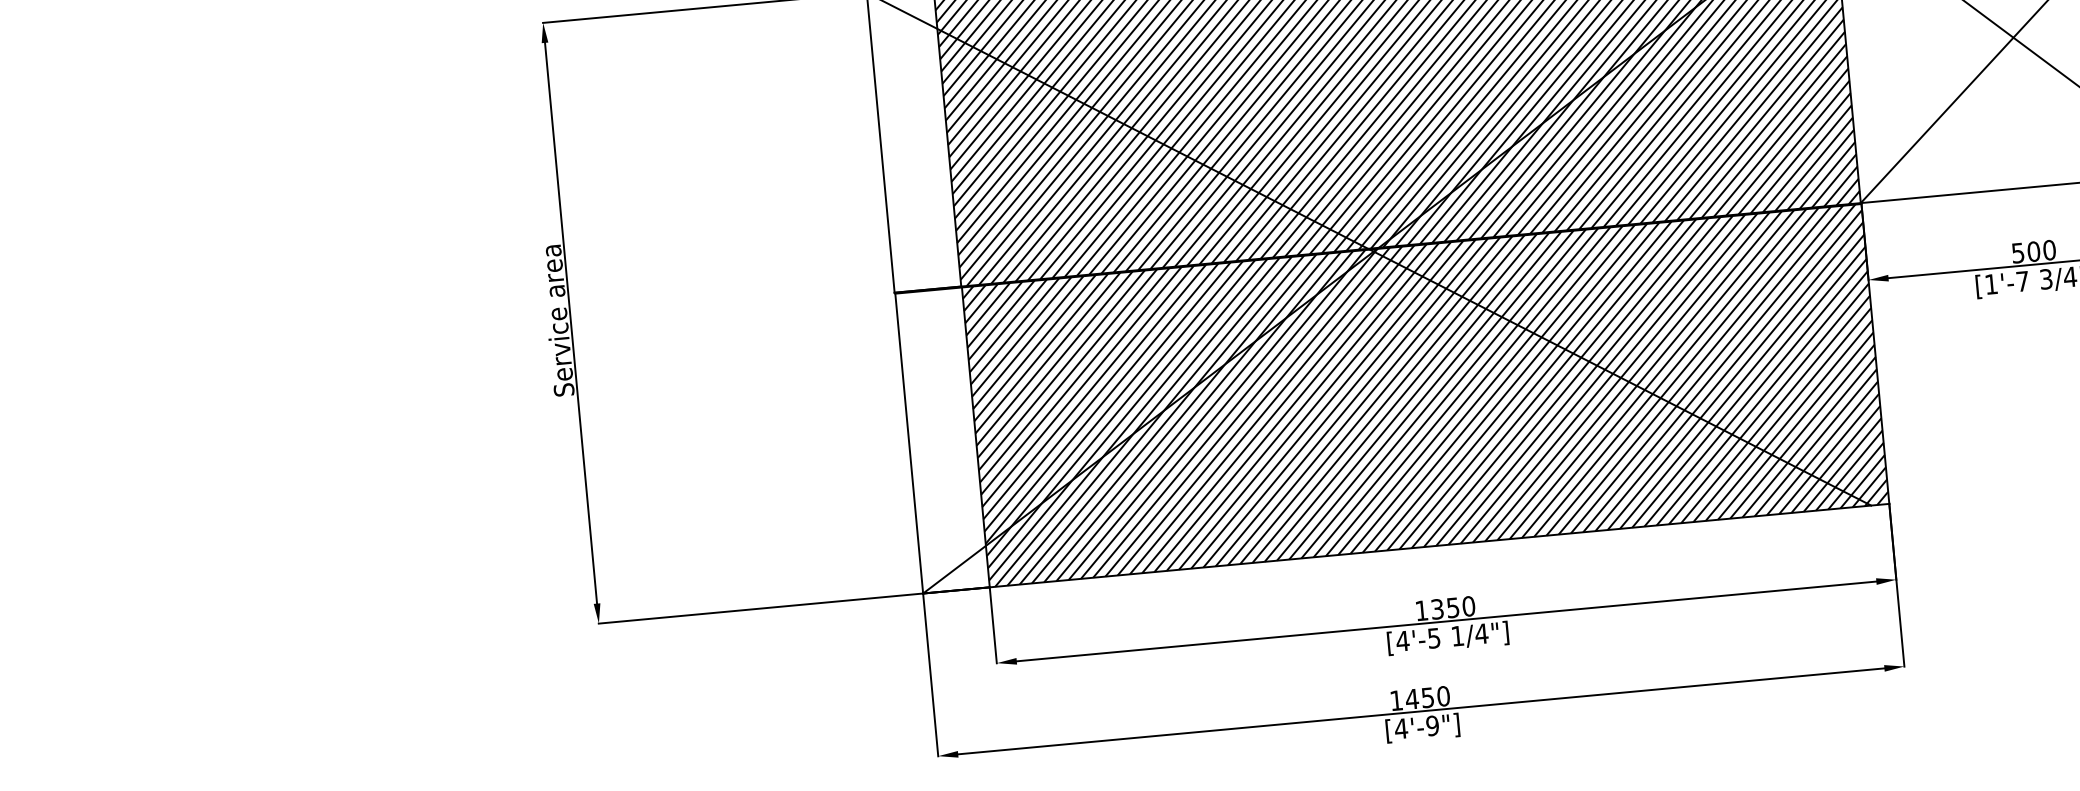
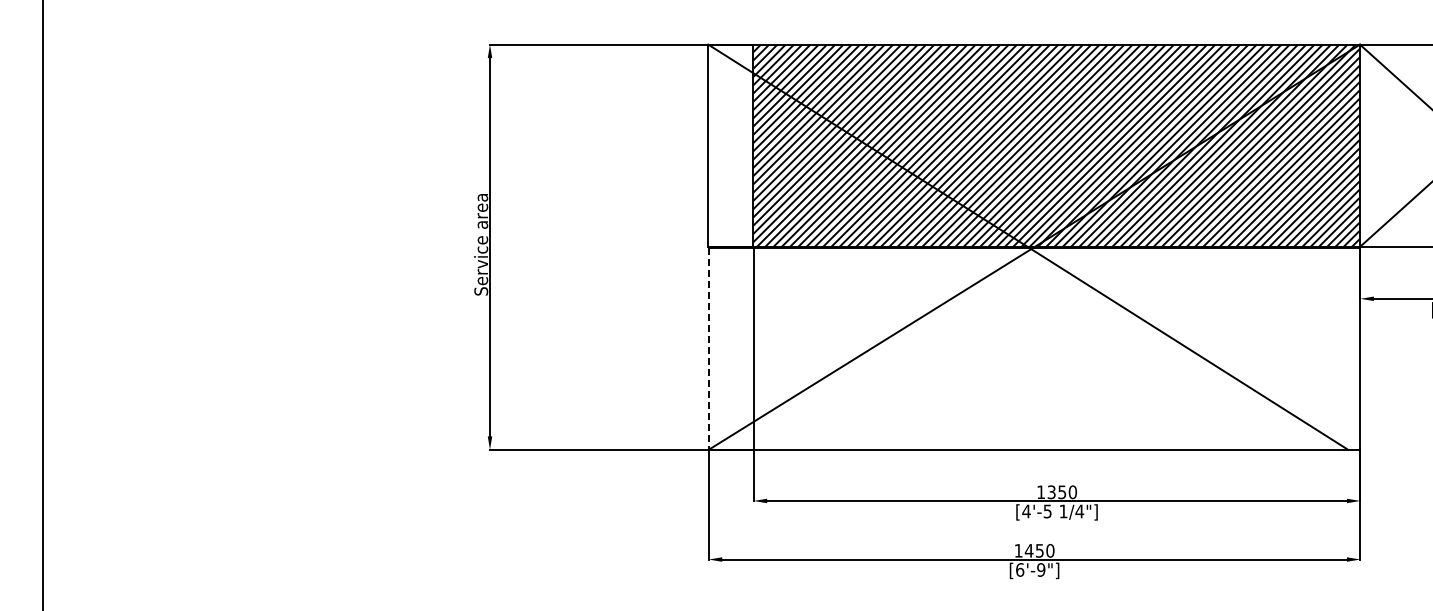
hatch: (1424, 395) -> (1056, 348), removed
line: (909, 444) -> (708, 349), solid -> dashed
text: (1400, 728) -> (1019, 569), [4'-9"] -> [6'-9"]

